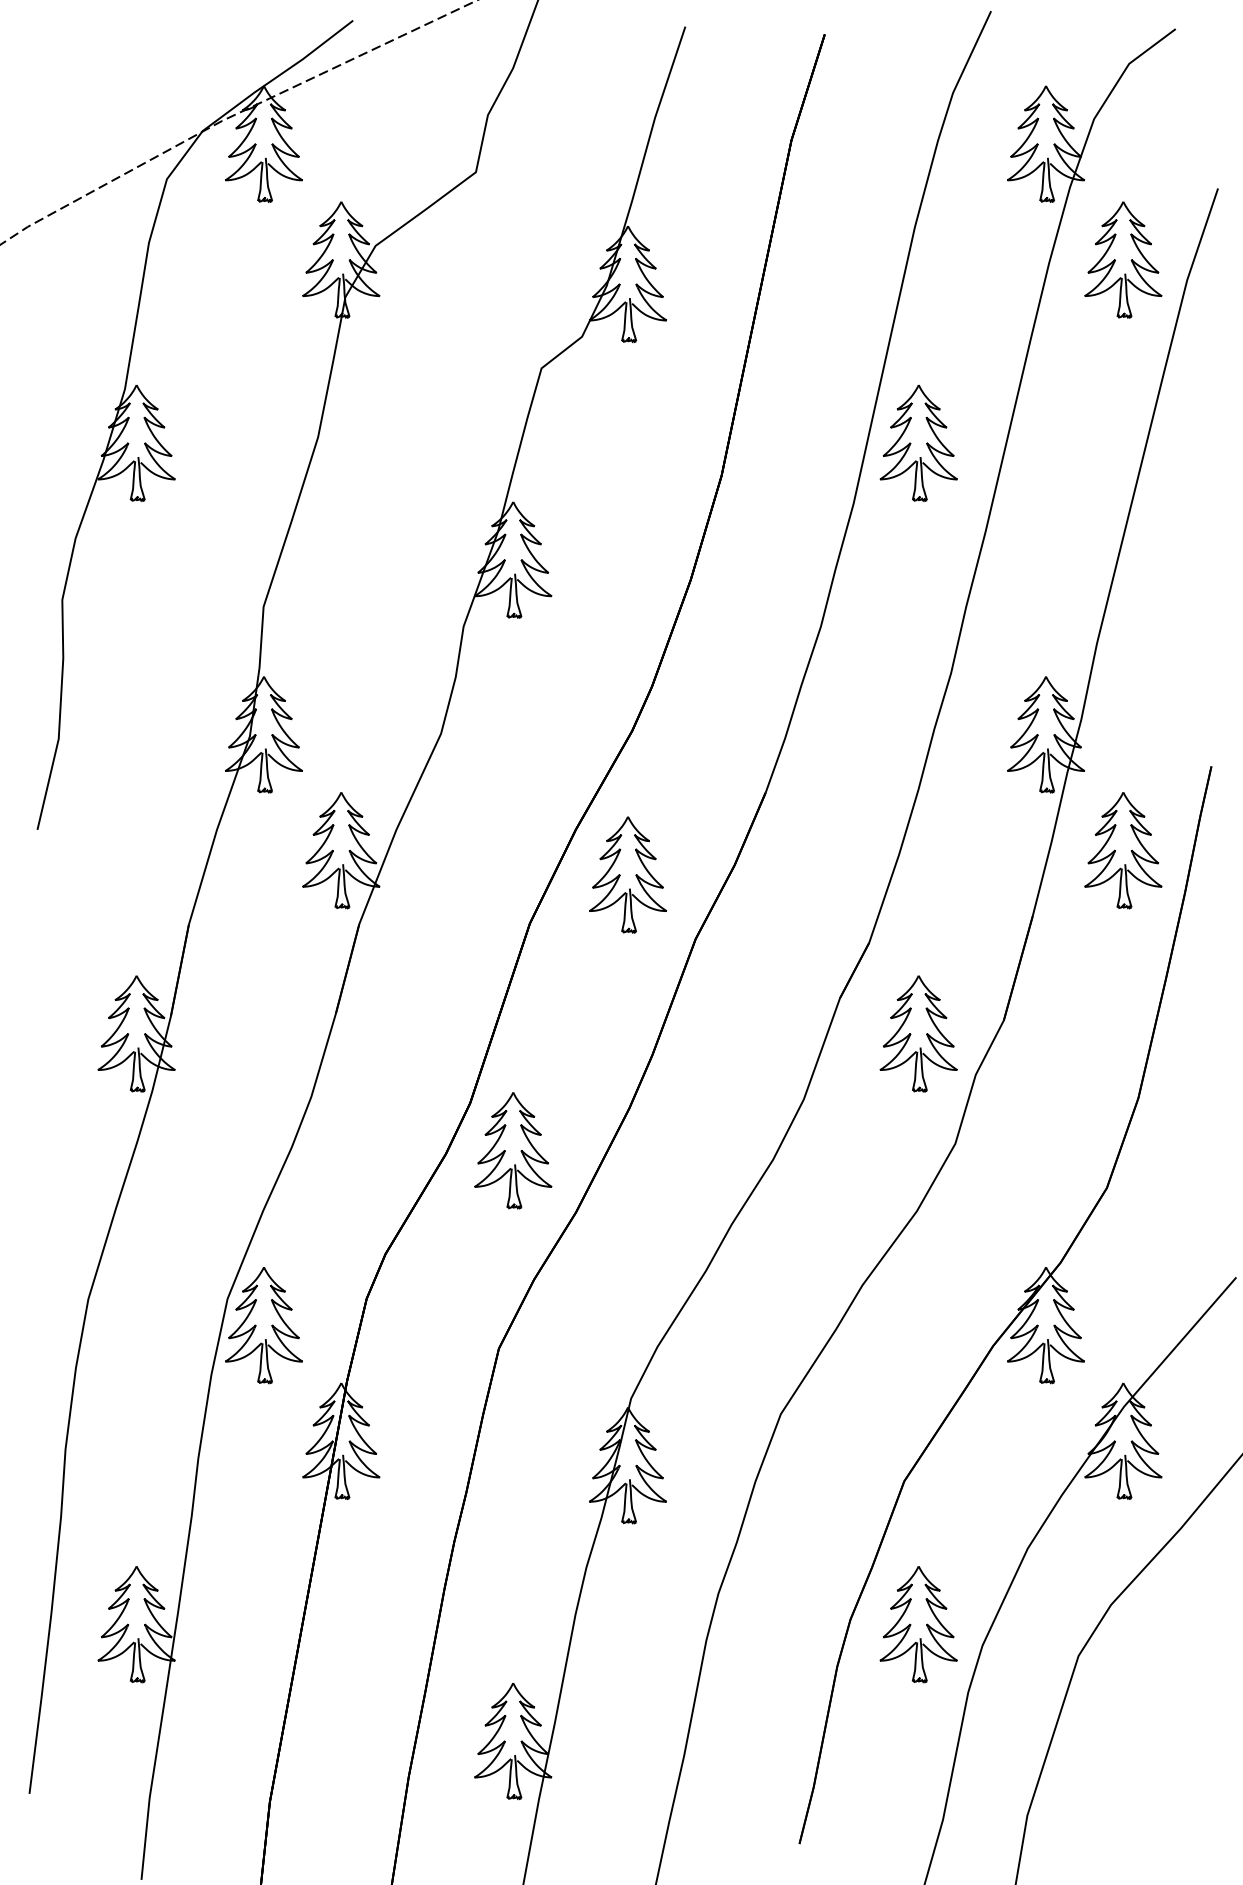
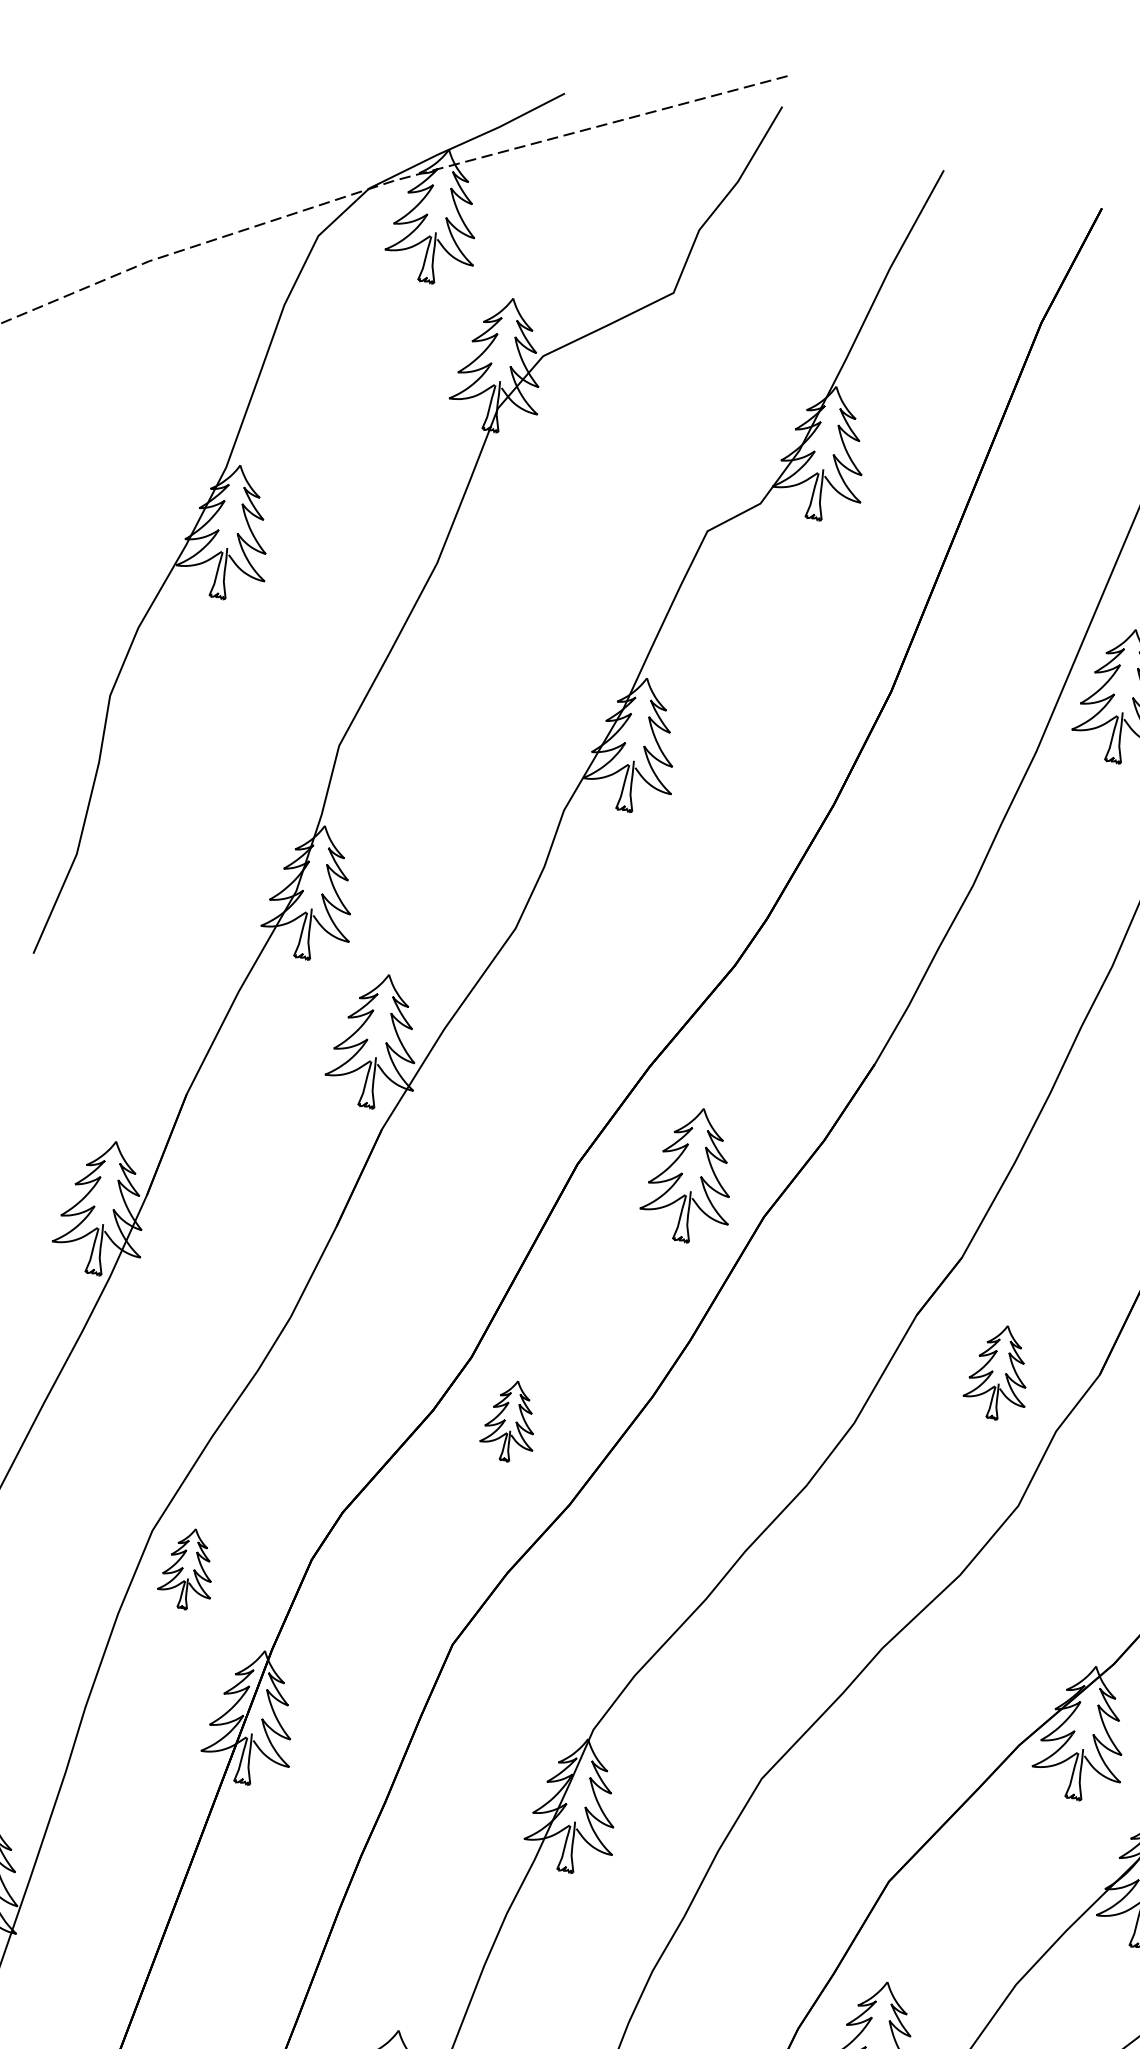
part: (628, 874) -> (692, 1174), moved
part: (918, 1033) -> (999, 1371), size x0.7
part: (513, 1150) -> (511, 1420), size x0.6
part: (263, 1325) -> (188, 1568), size x0.6

